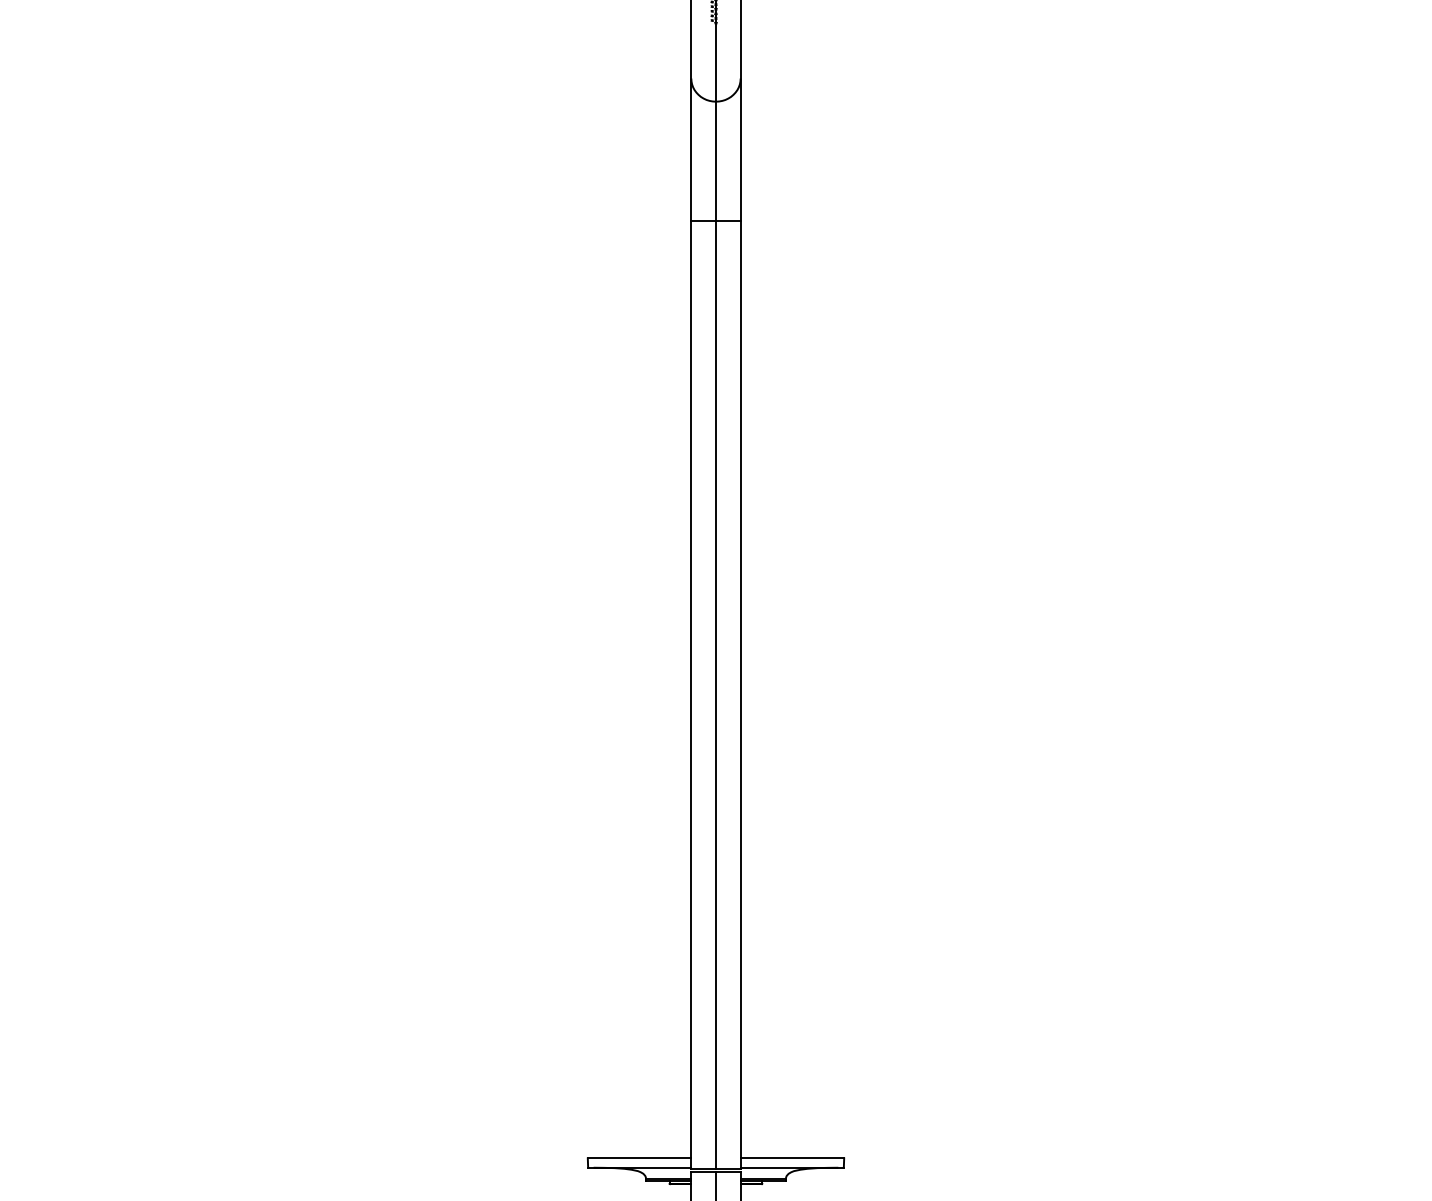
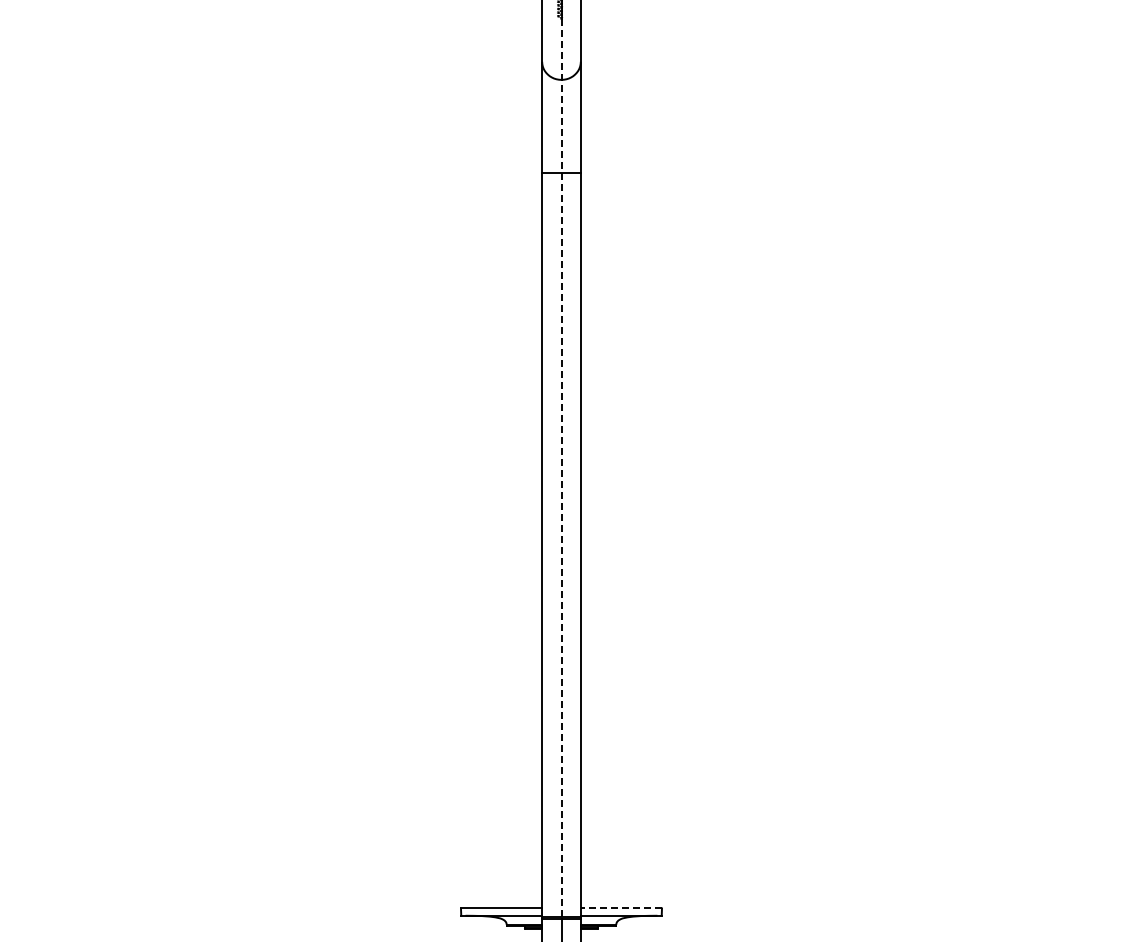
line: (716, 596) -> (561, 467), solid -> dashed
line: (792, 1158) -> (621, 908), solid -> dashed

